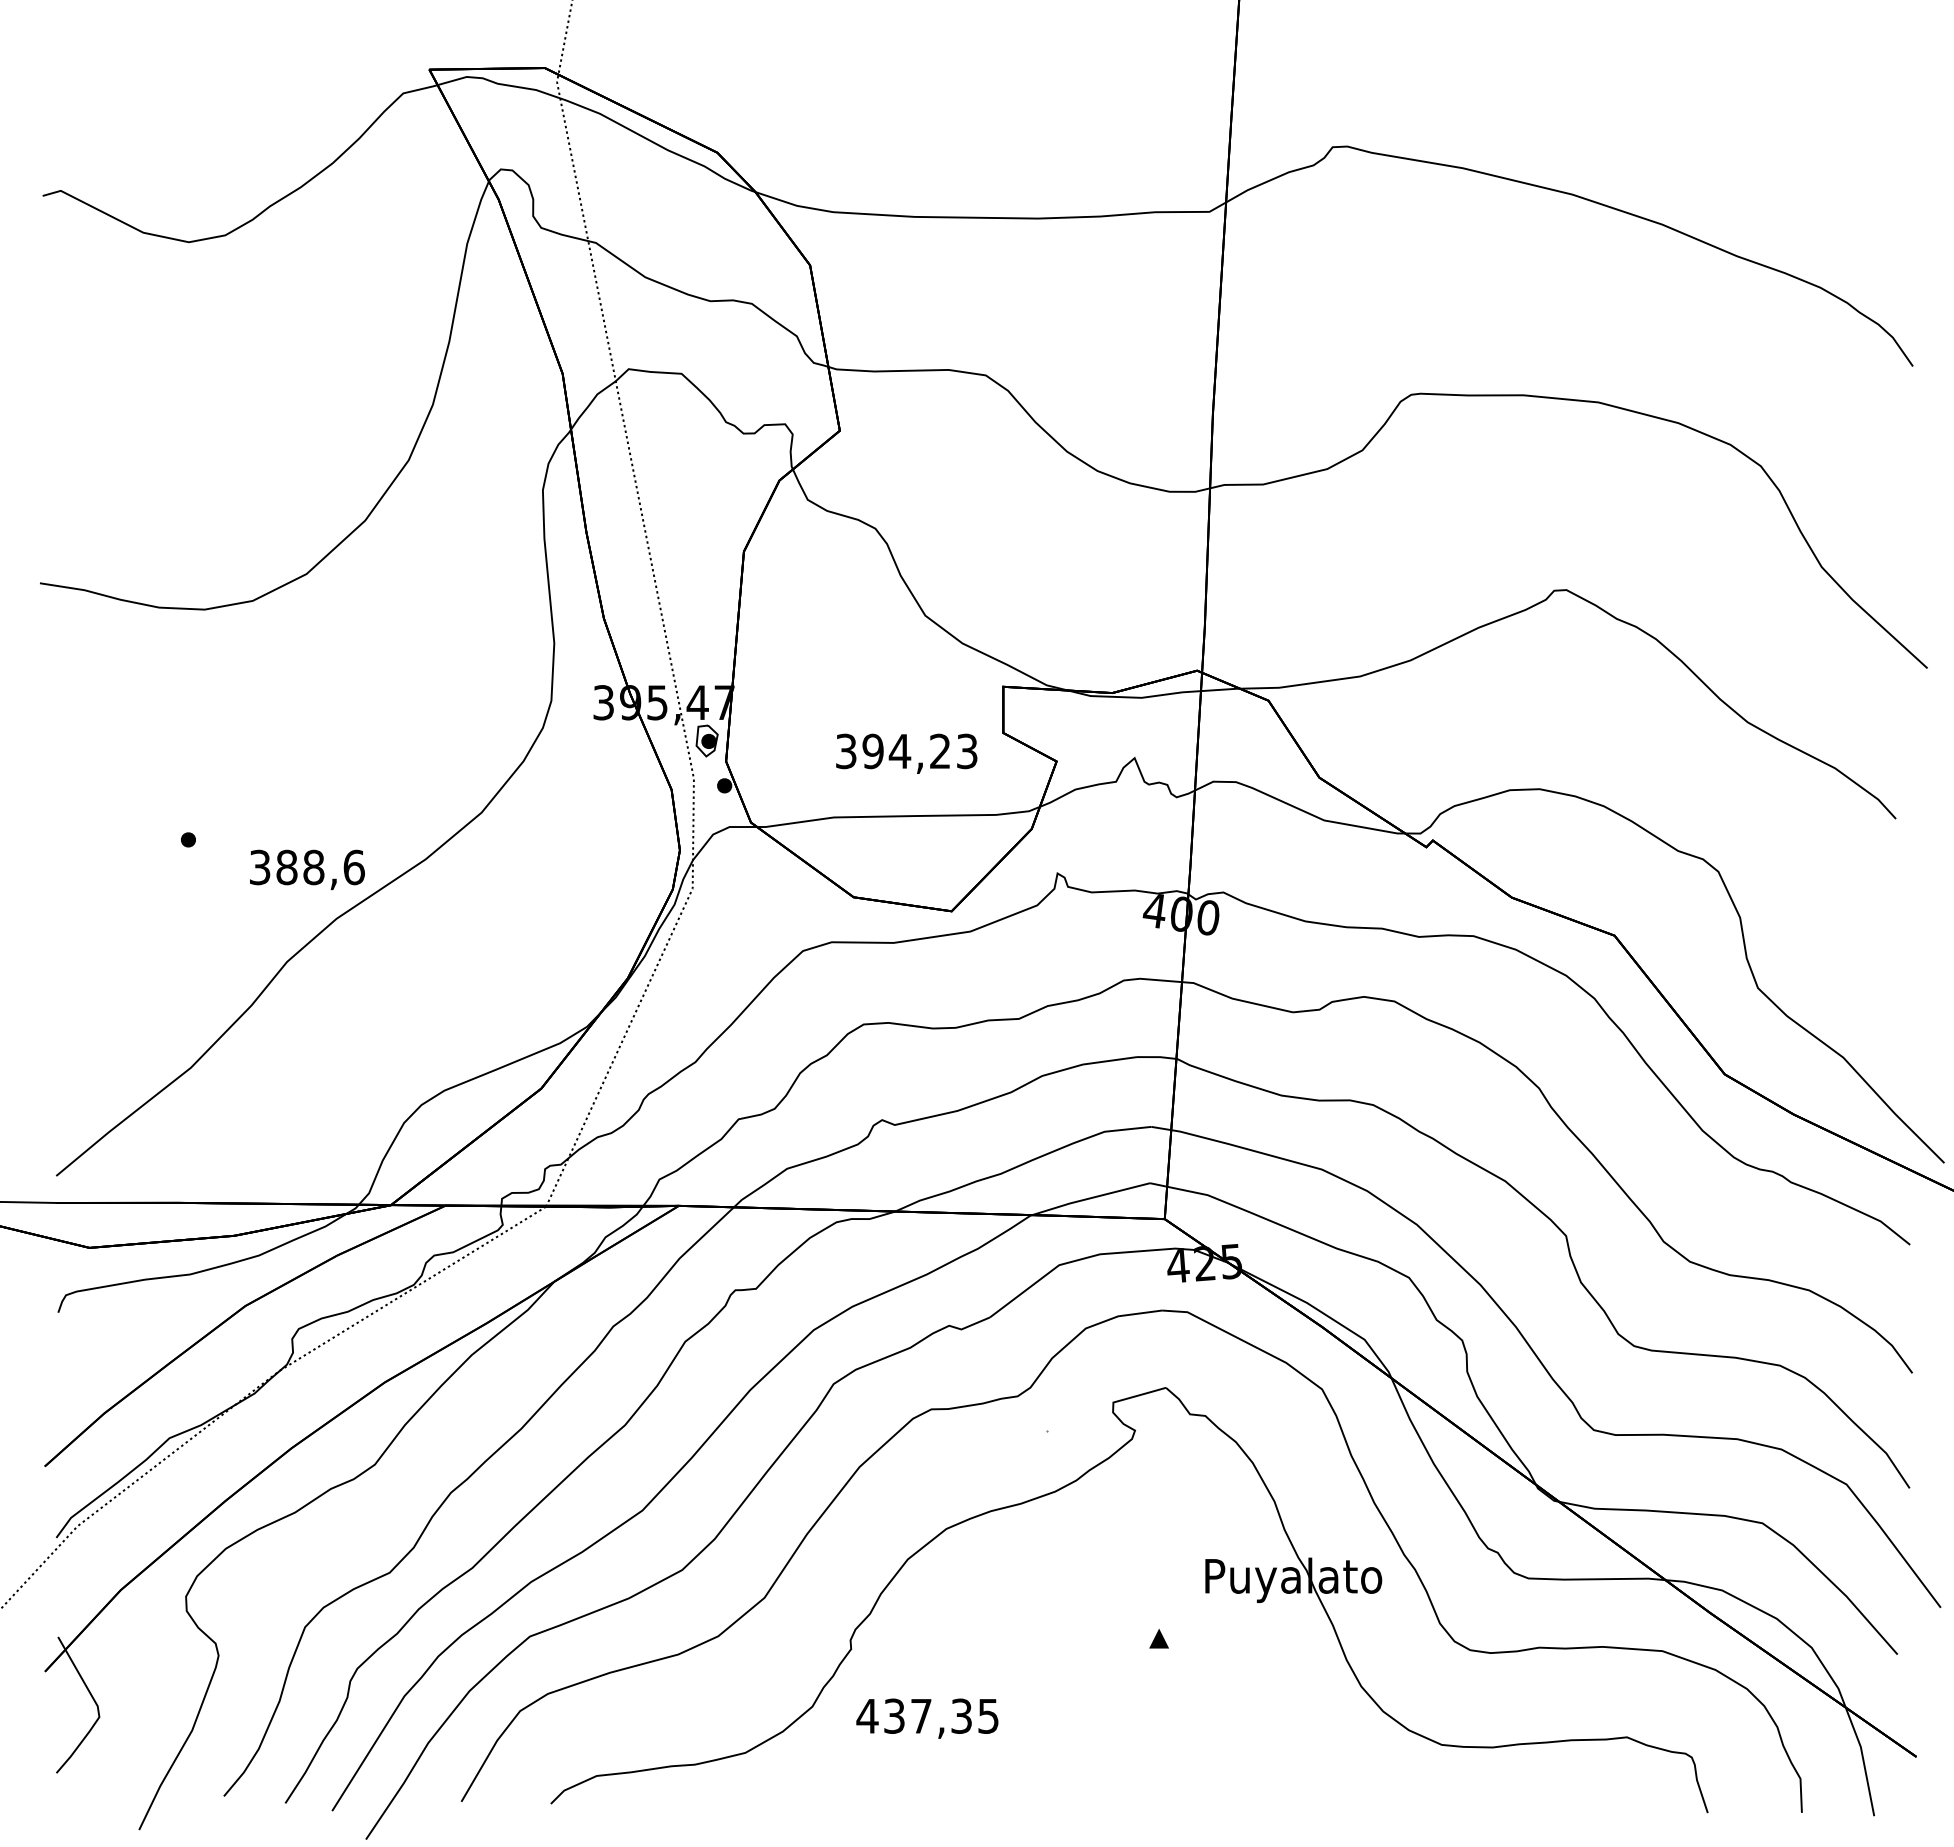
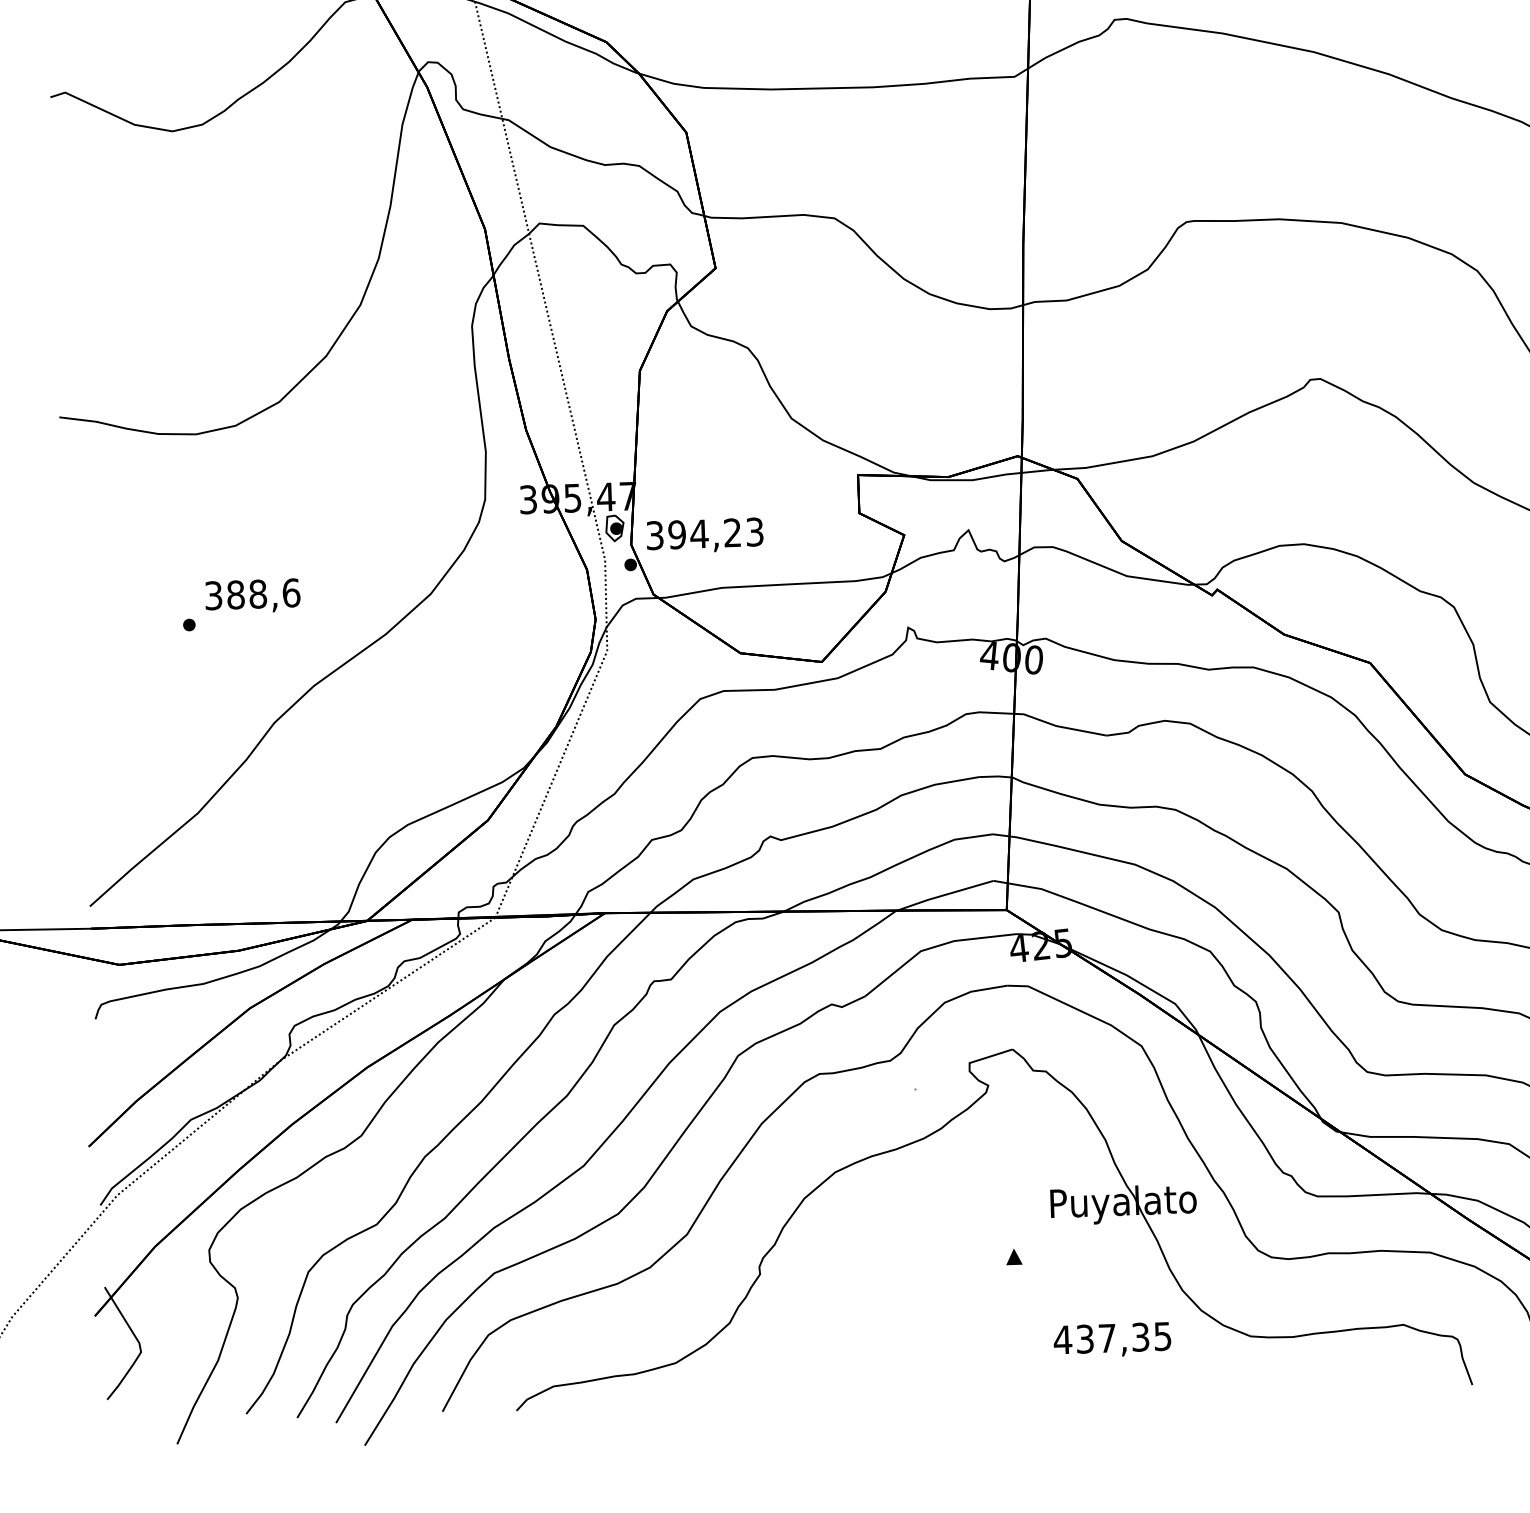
text: (906, 753) -> (704, 535), moved
text: (307, 869) -> (252, 596), moved
text: (927, 1718) -> (1112, 1340), moved

